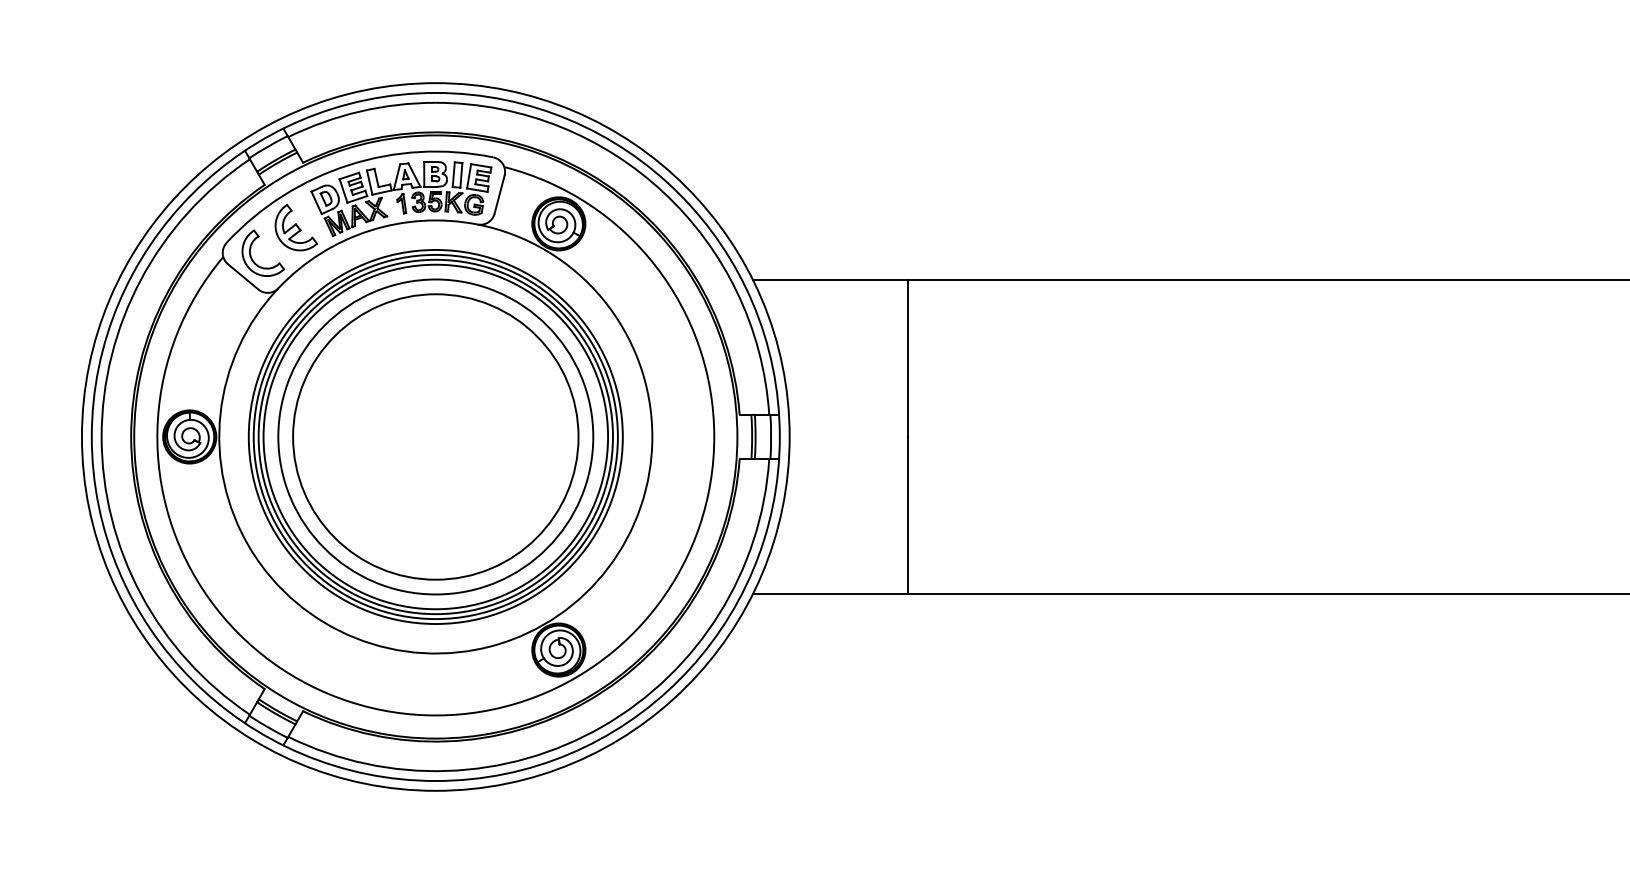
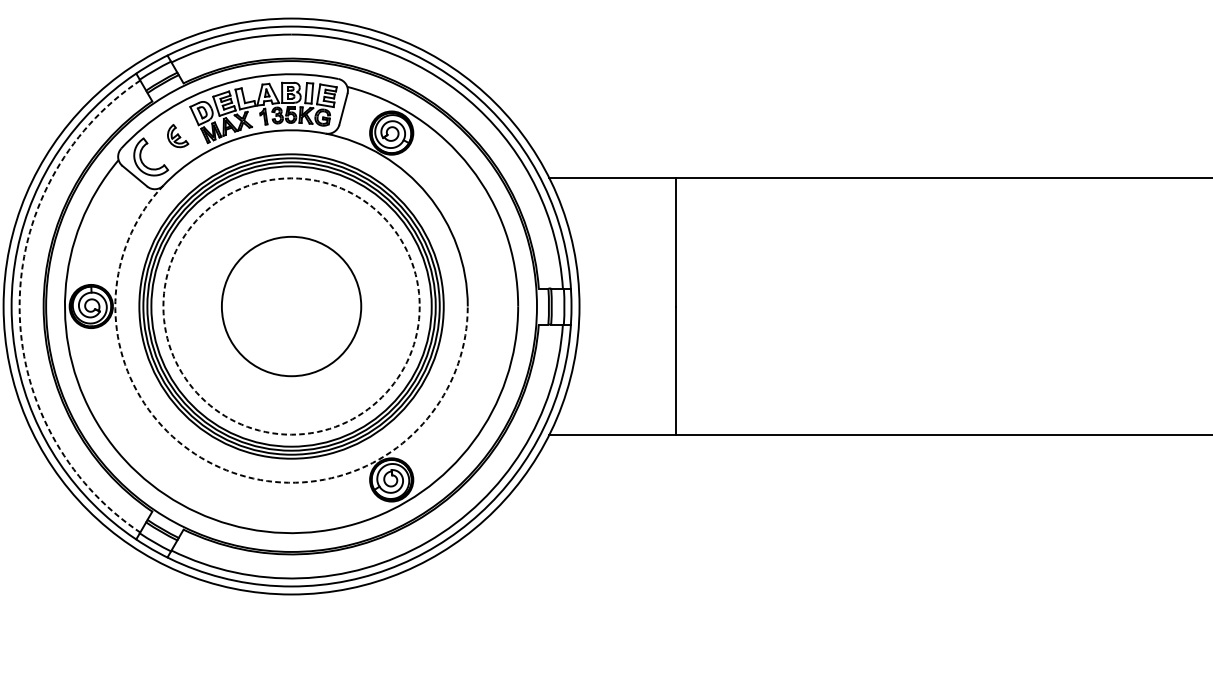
part: (296, 227) -> (178, 136), size x0.6
arc: (101, 436) -> (19, 306), solid -> dashed
circle: (435, 436) -> (291, 306), size x0.6
circle: (435, 436) -> (291, 306), solid -> dashed
arc: (355, 638) -> (226, 470), solid -> dashed

